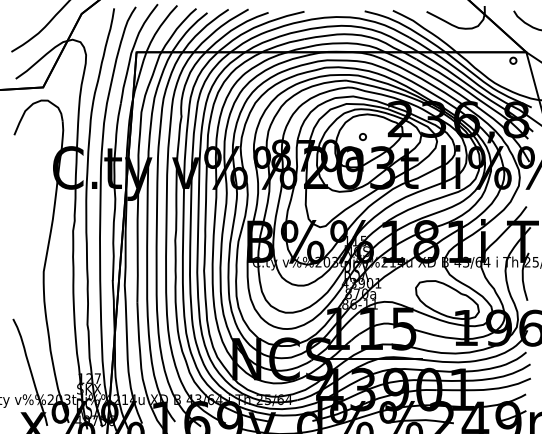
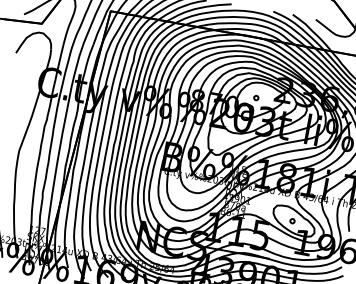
part: (445, 300) -> (292, 221), added

